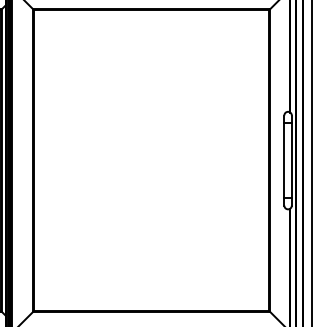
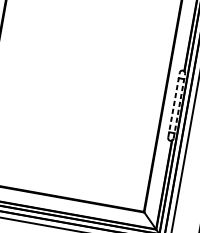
line: (284, 160) -> (174, 105), solid -> dashed
line: (291, 160) -> (179, 106), solid -> dashed

